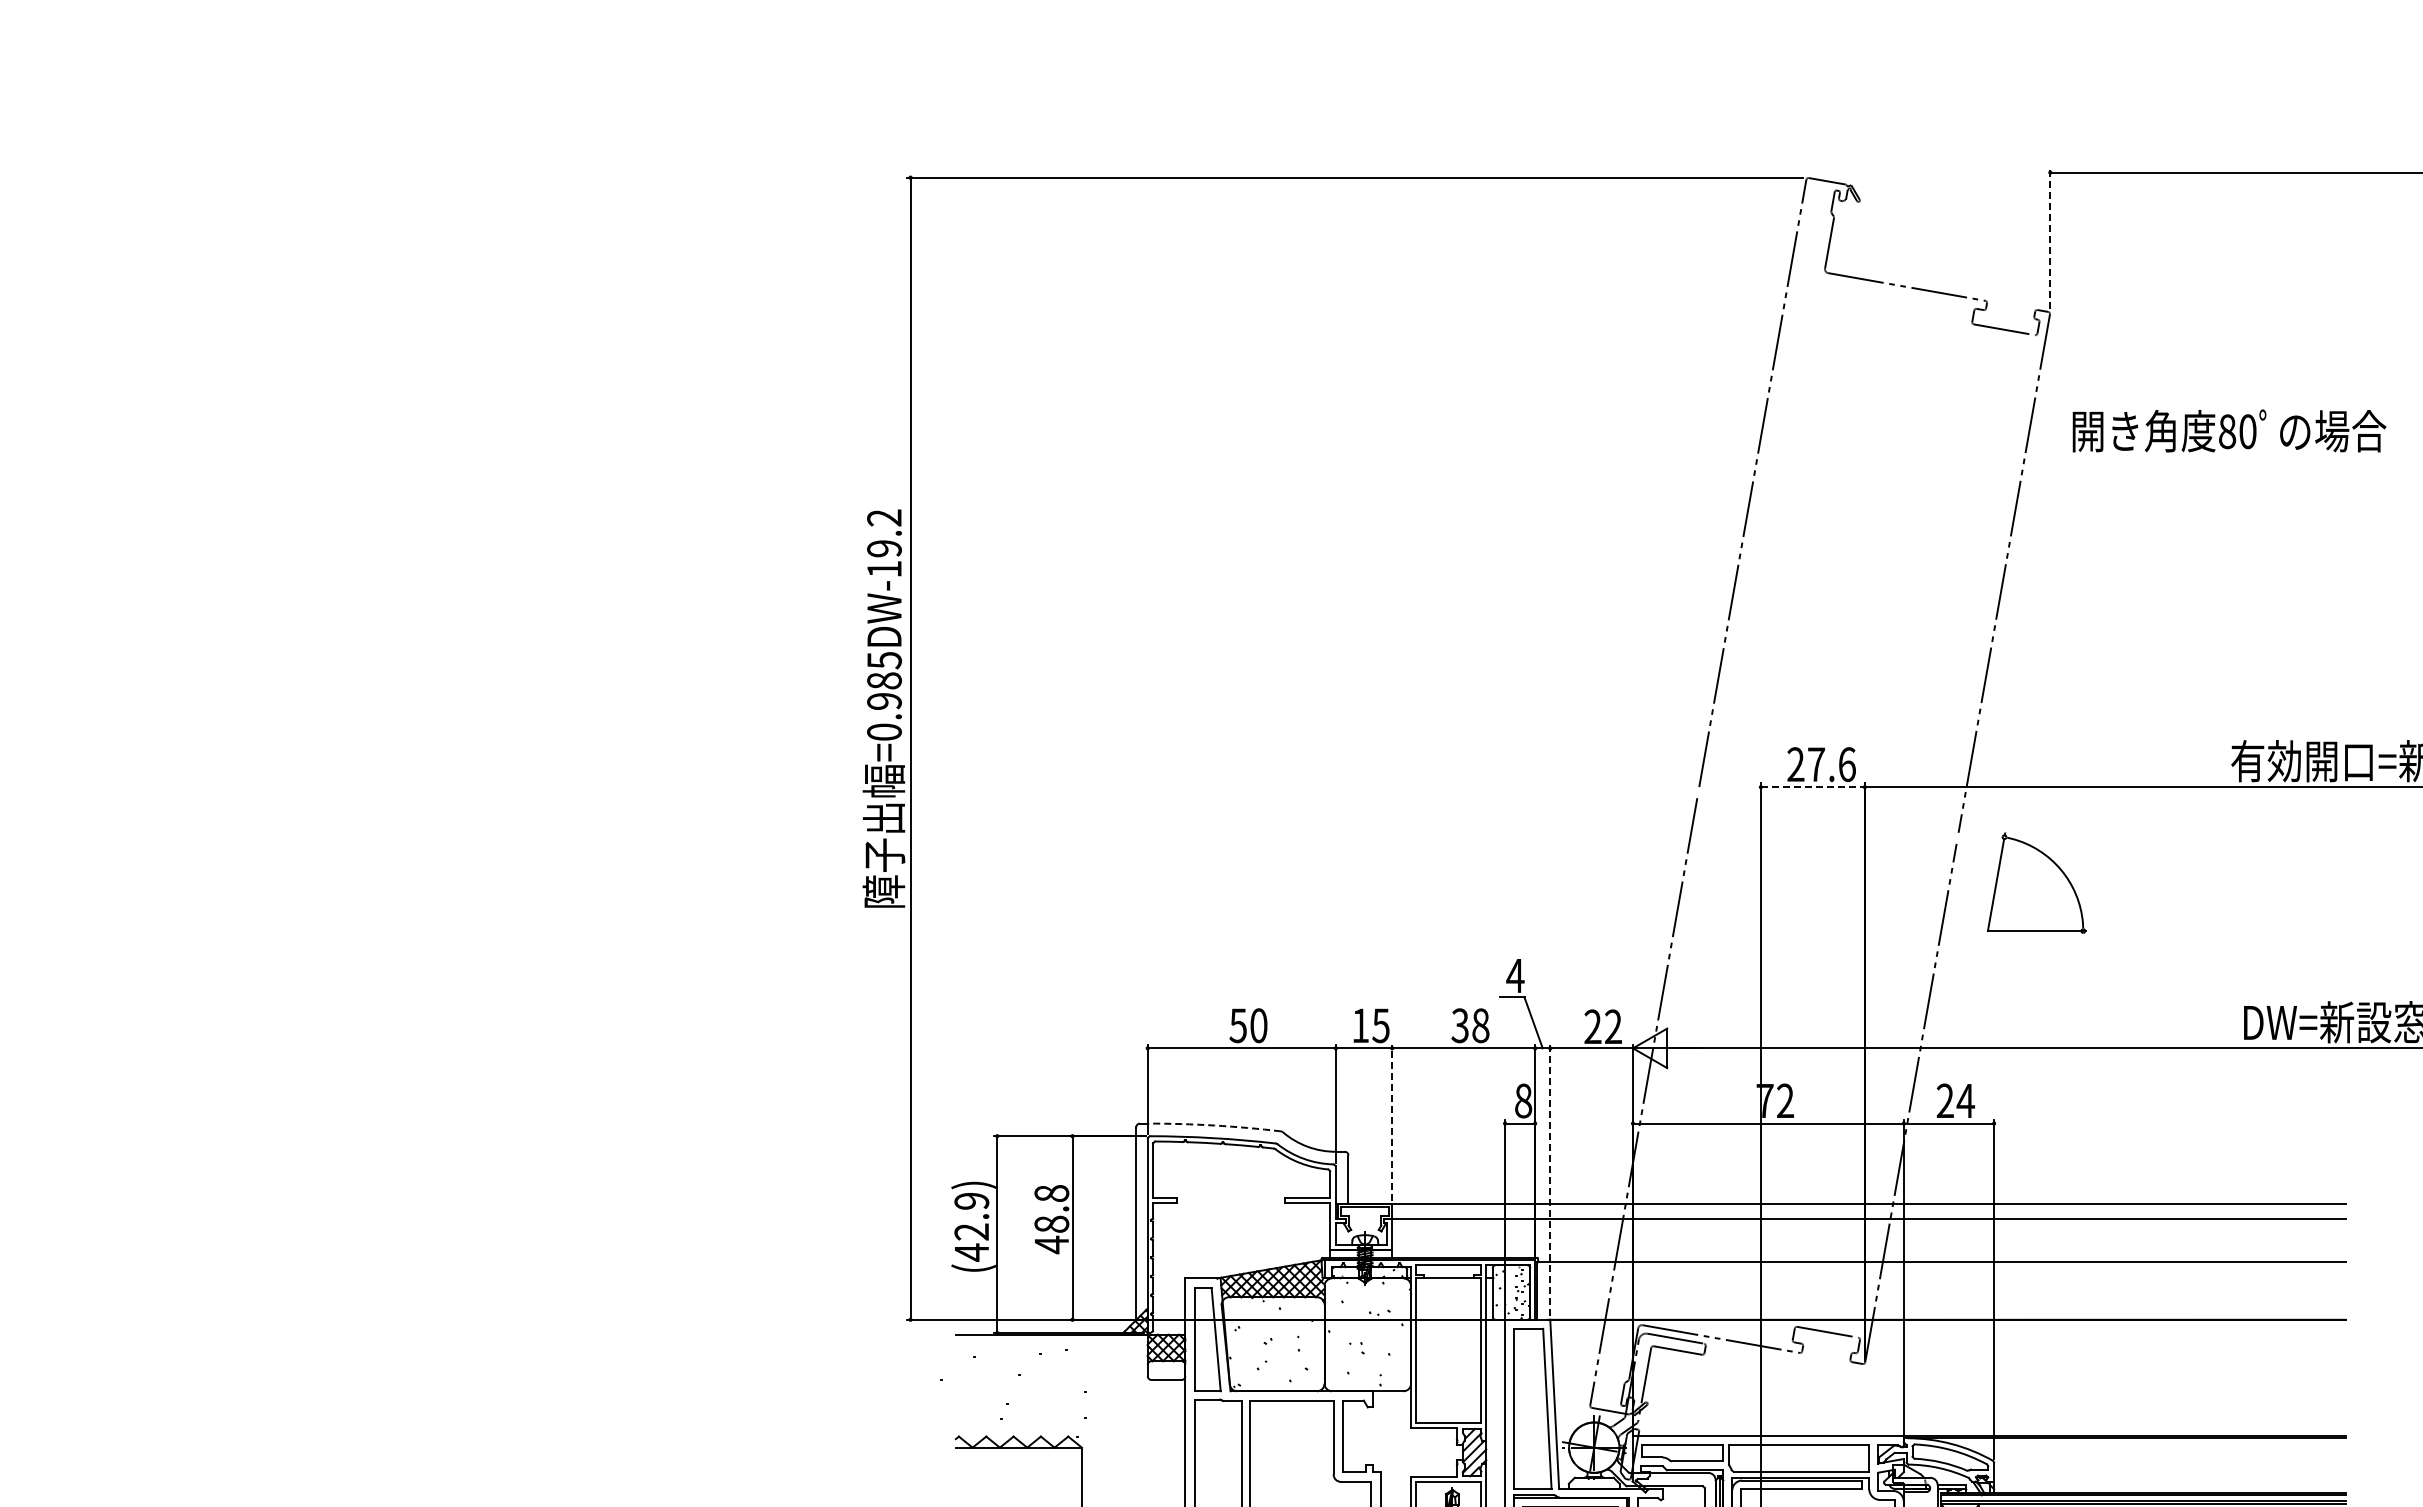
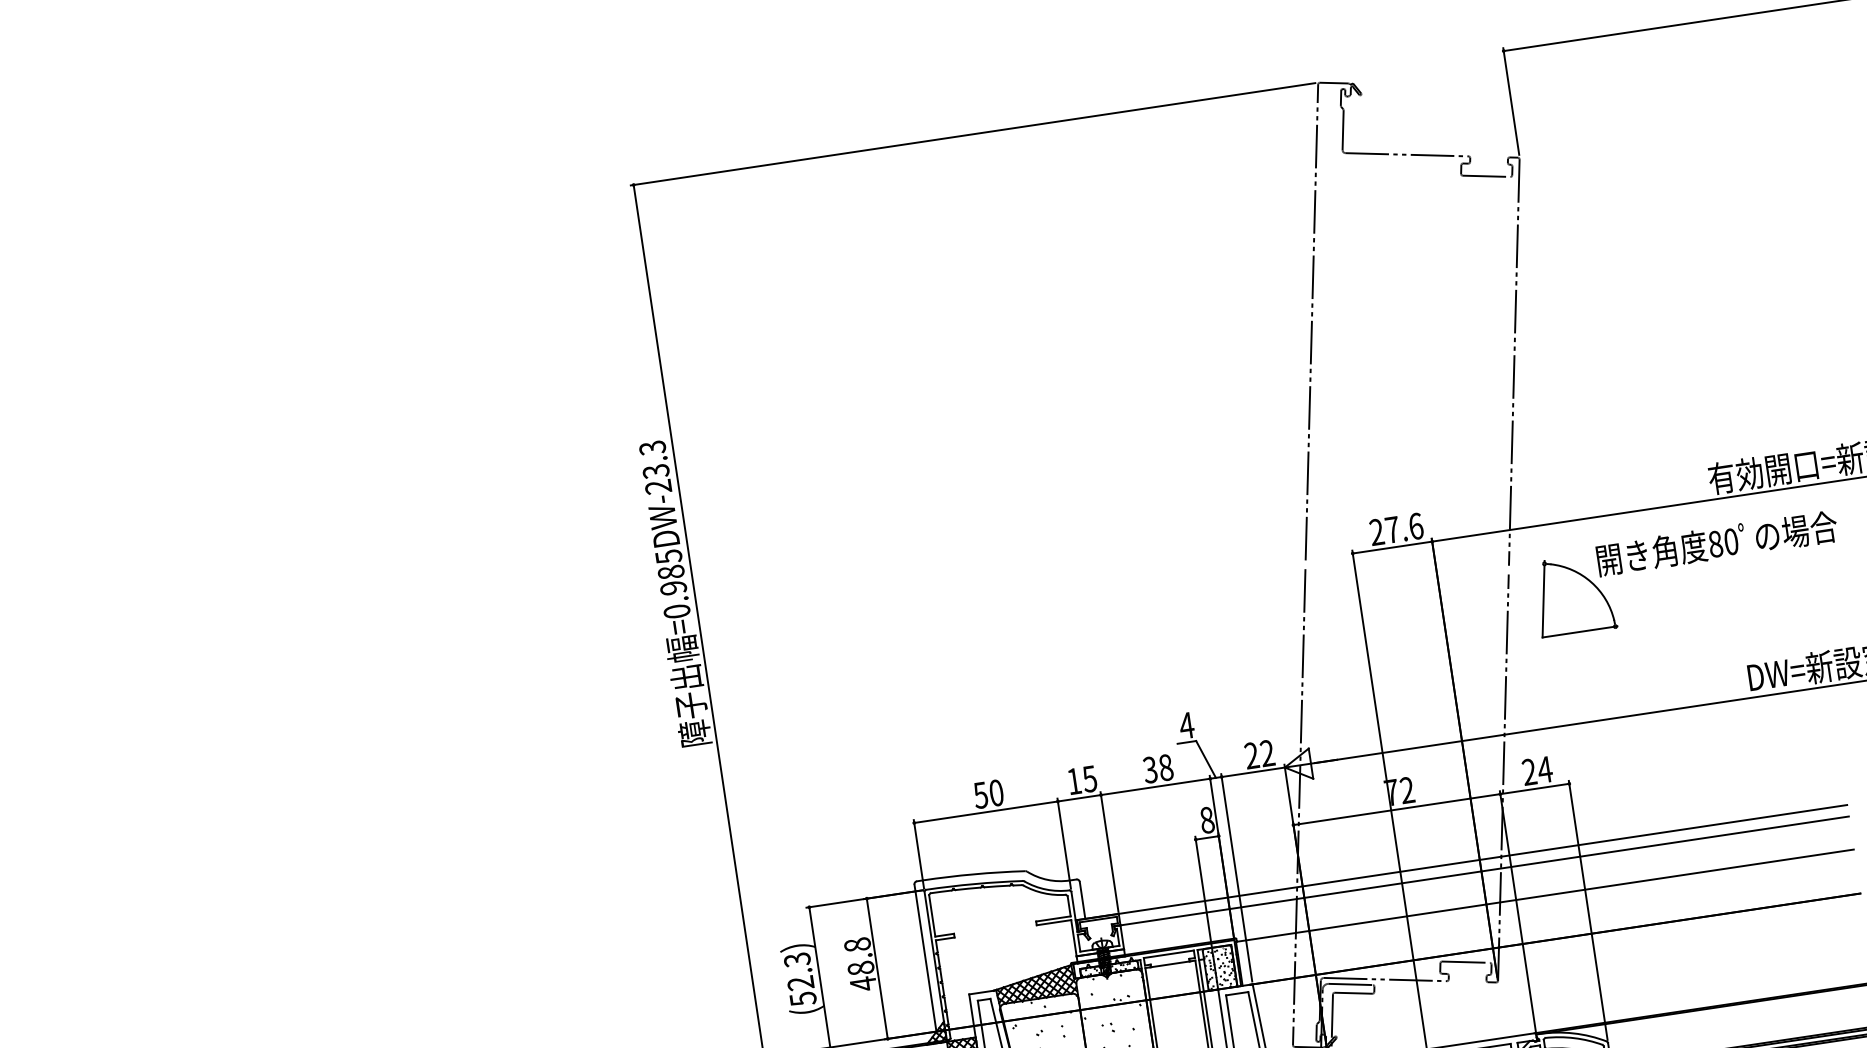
line: (2050, 238) -> (1511, 101), dashed -> solid
text: (2229, 430) -> (1717, 543), moved
text: (884, 543) -> (655, 467), =0.985DW-19.2 -> =0.985DW-23.3
line: (1812, 787) -> (1392, 547), dashed -> solid
line: (1392, 1122) -> (1109, 851), dashed -> solid
arc: (1214, 1125) -> (974, 874), dashed -> solid
line: (1550, 1180) -> (1236, 877), dashed -> solid
text: (971, 1227) -> (800, 979), (42.9) -> (52.3)

